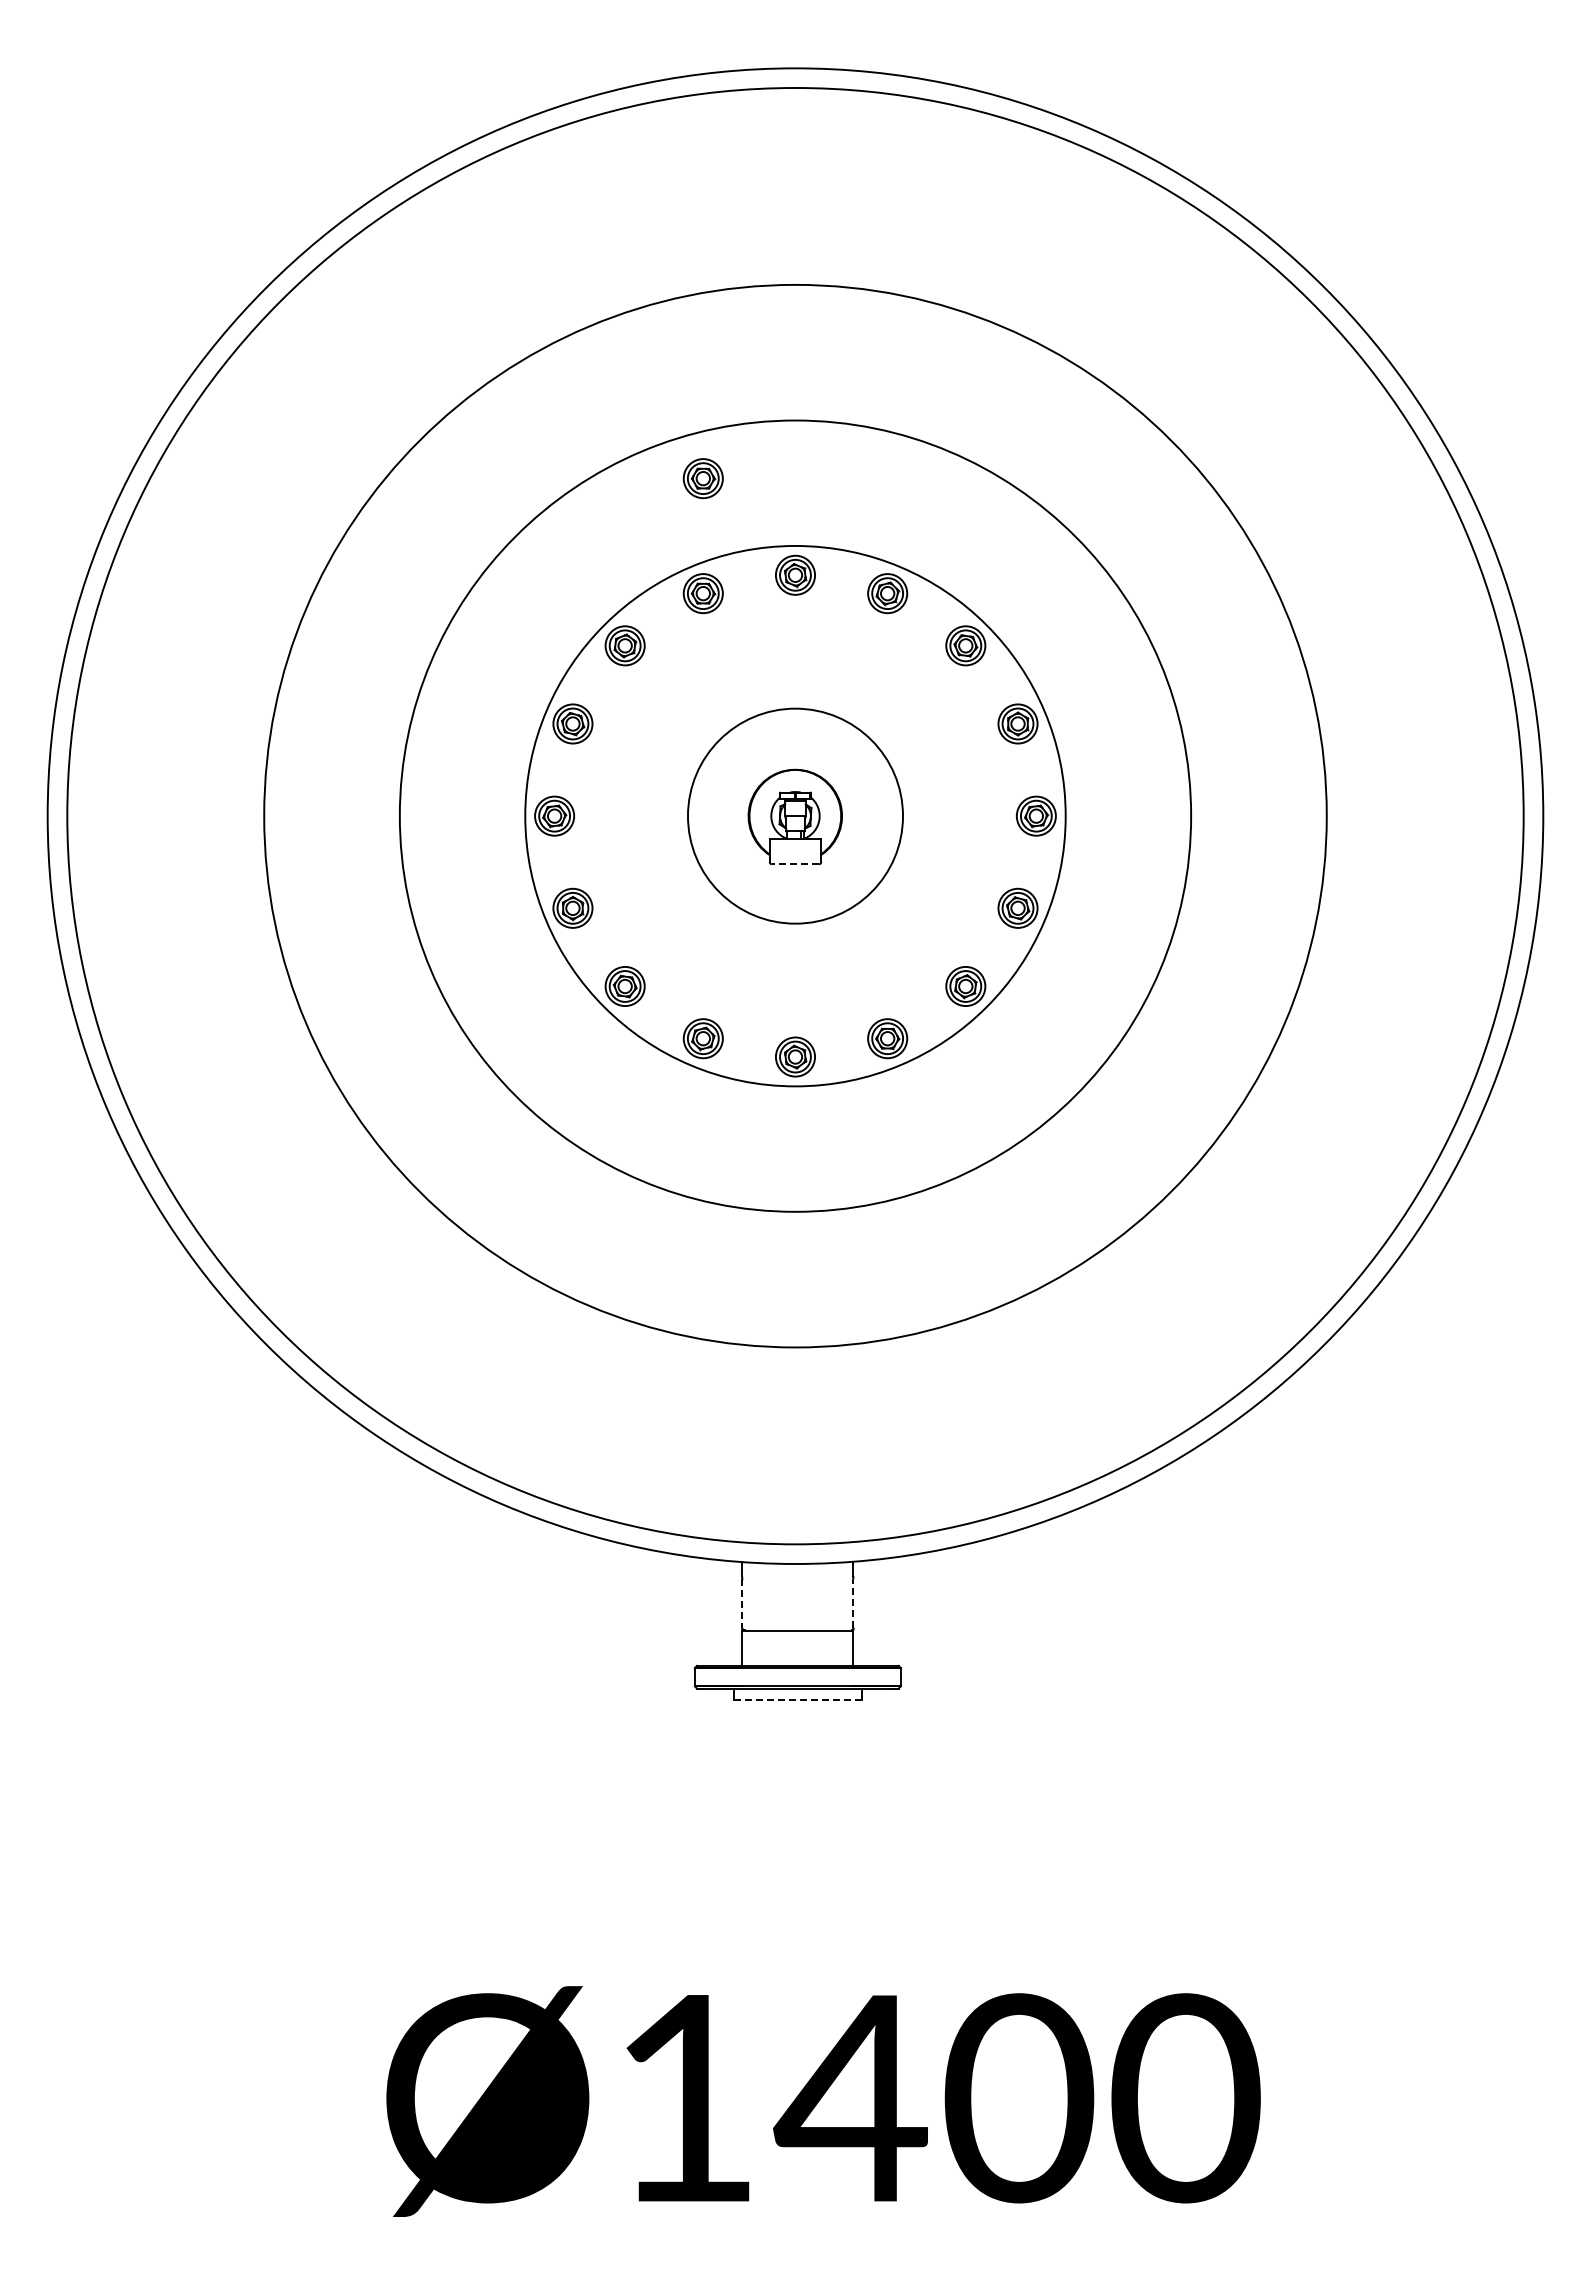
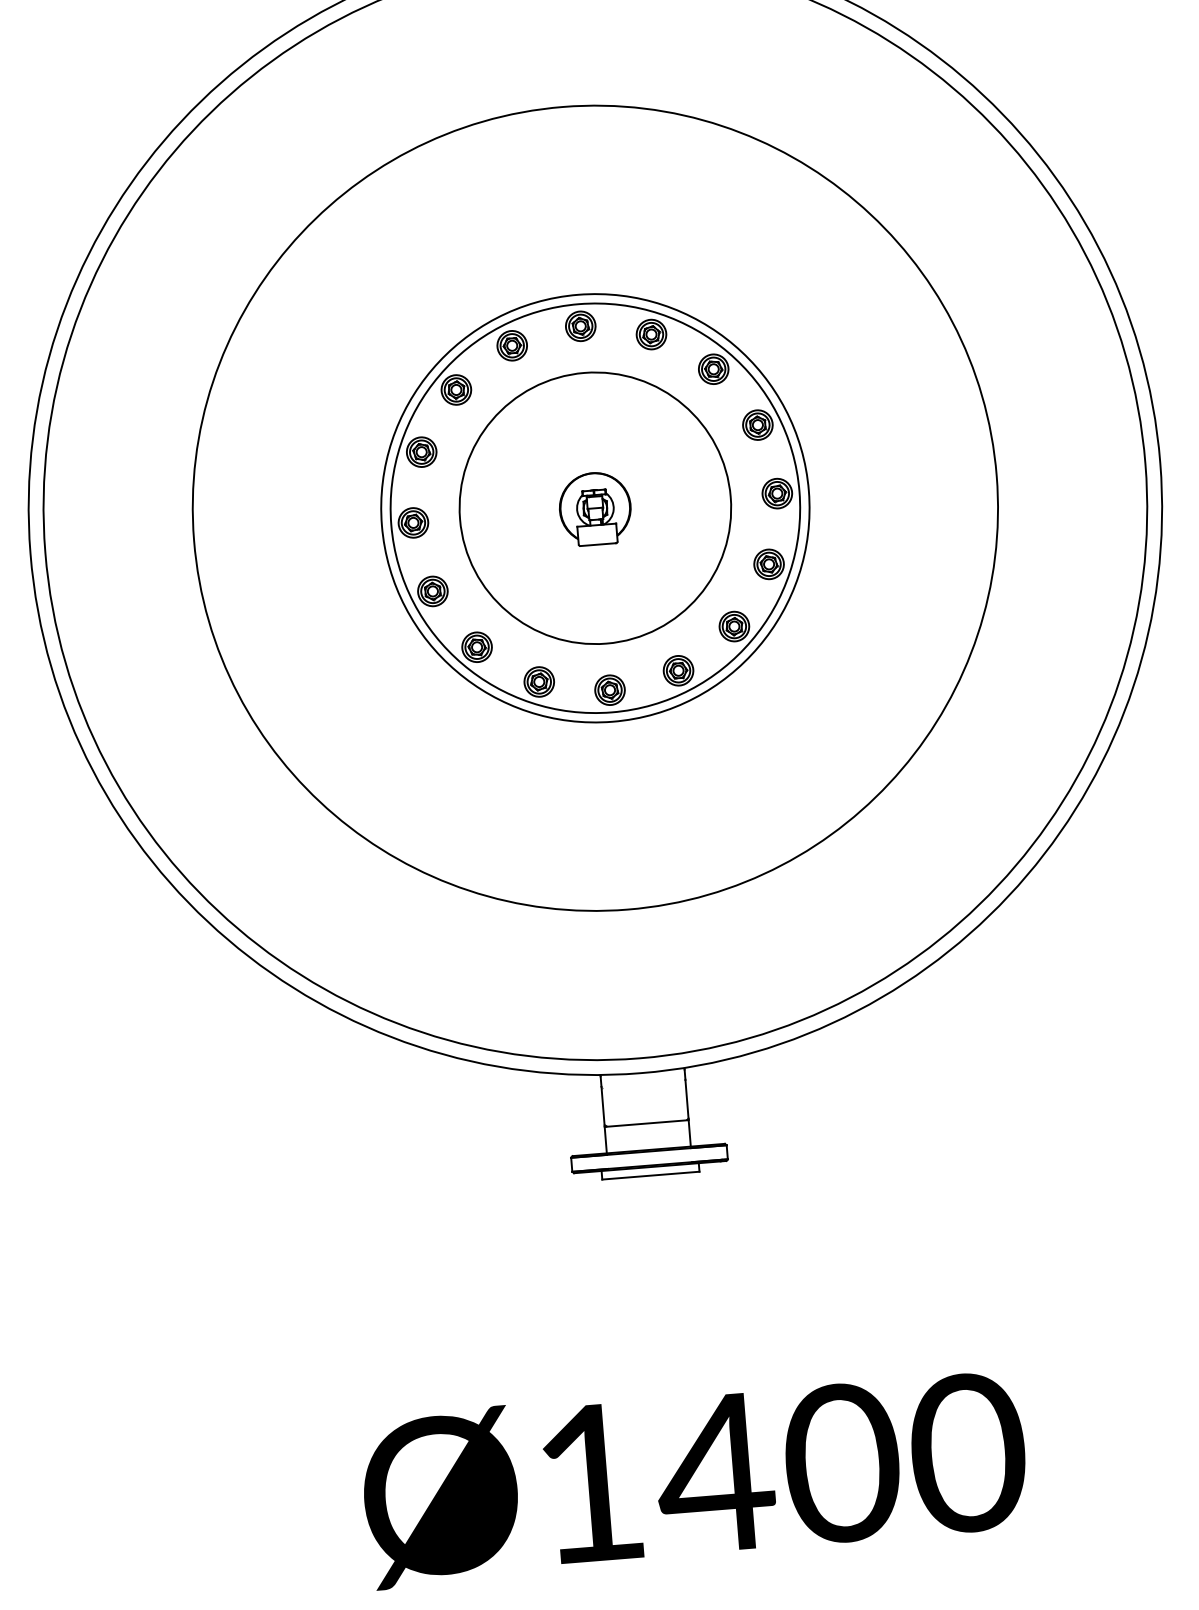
part: (702, 478) -> (504, 258), removed
circle: (795, 815) -> (595, 507), size x0.71
circle: (795, 816) -> (595, 508), size x1.67
line: (795, 864) -> (598, 544), dashed -> solid
line: (853, 1602) -> (687, 1098), dashed -> solid
line: (742, 1603) -> (603, 1106), dashed -> solid
line: (797, 1699) -> (650, 1175), dashed -> solid

